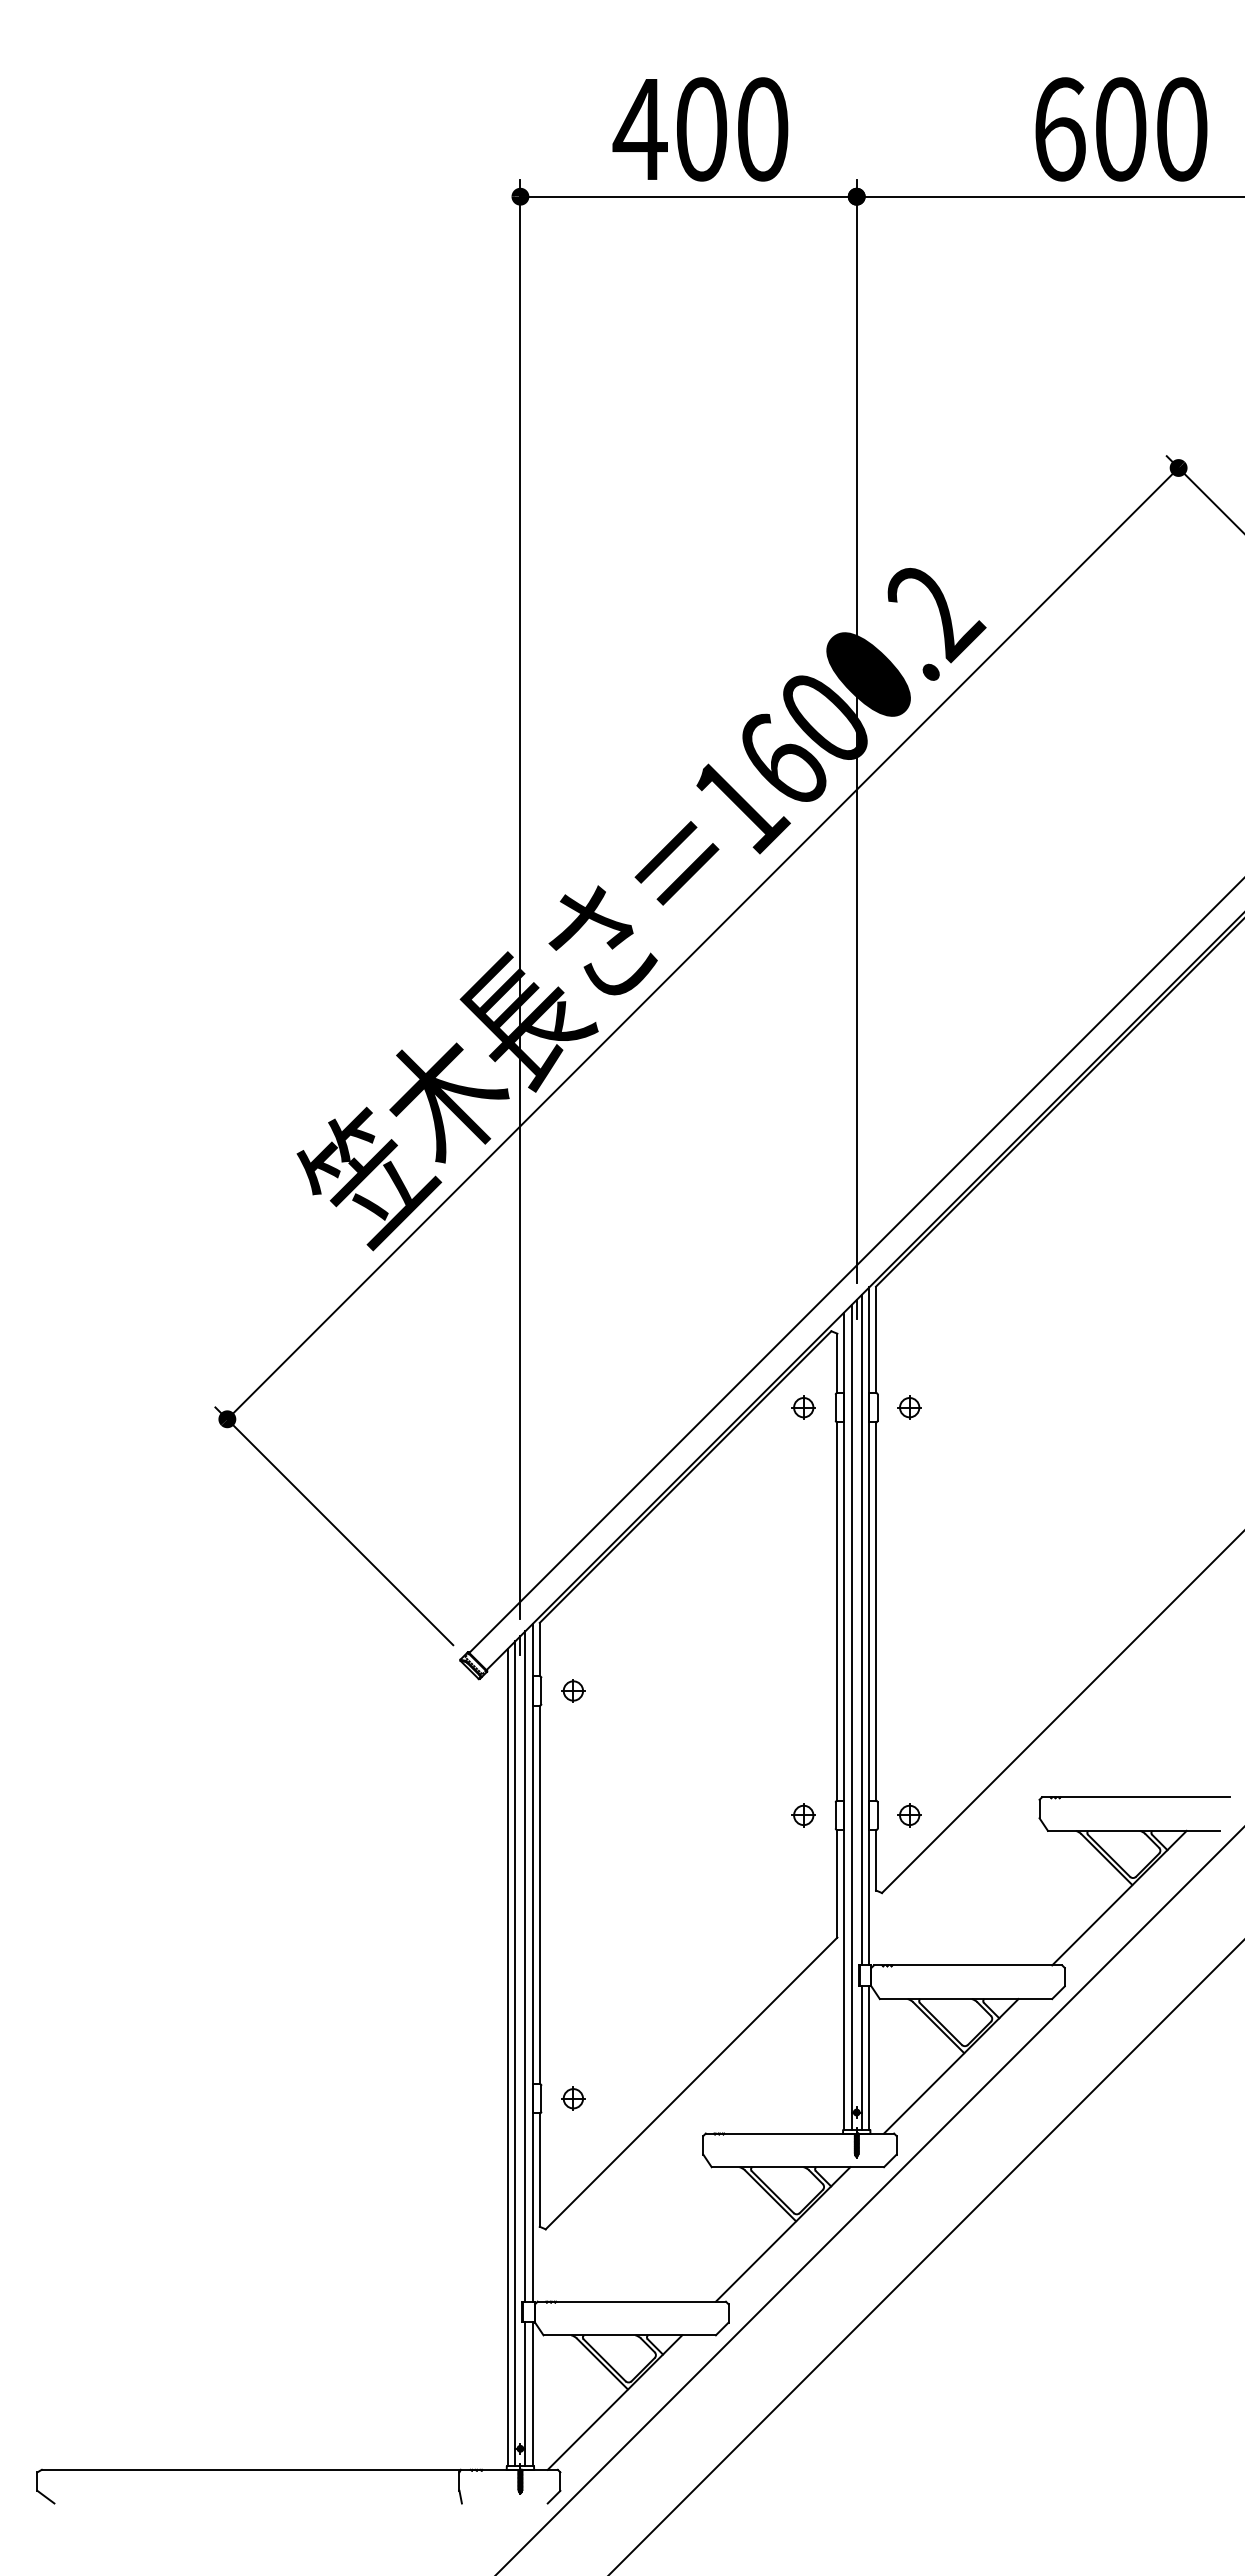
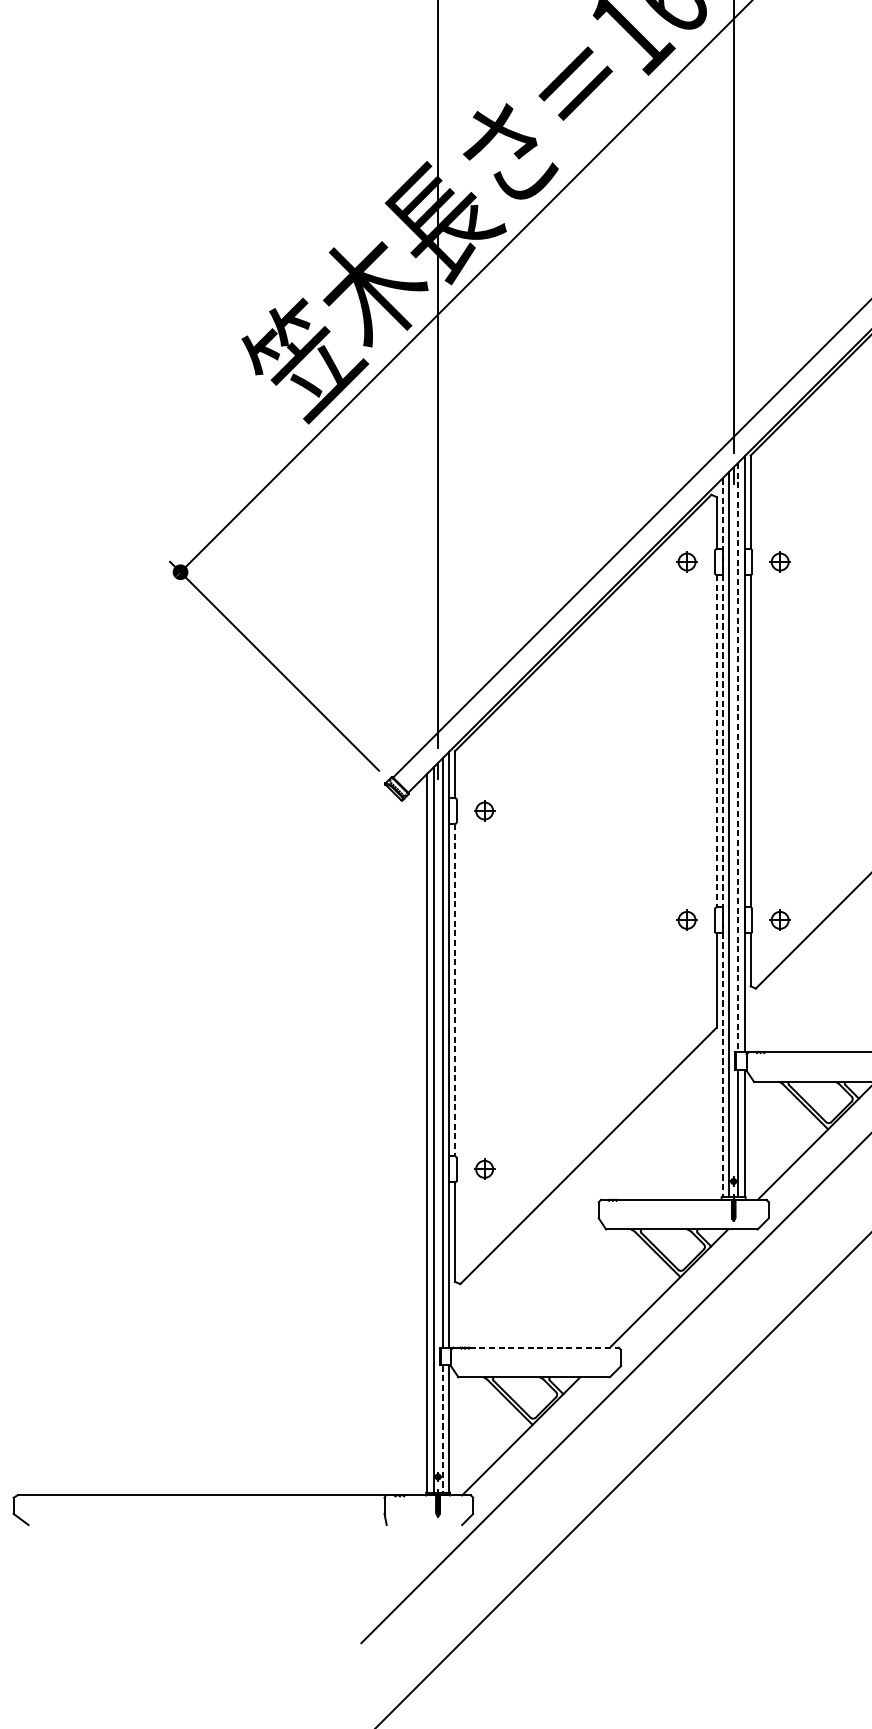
line: (837, 1612) -> (716, 742), solid -> dashed
line: (861, 1630) -> (737, 757), solid -> dashed
line: (844, 1721) -> (722, 837), solid -> dashed
line: (539, 1895) -> (454, 990), solid -> dashed
line: (641, 2301) -> (544, 1347), solid -> dashed
line: (525, 2394) -> (442, 1429), solid -> dashed

